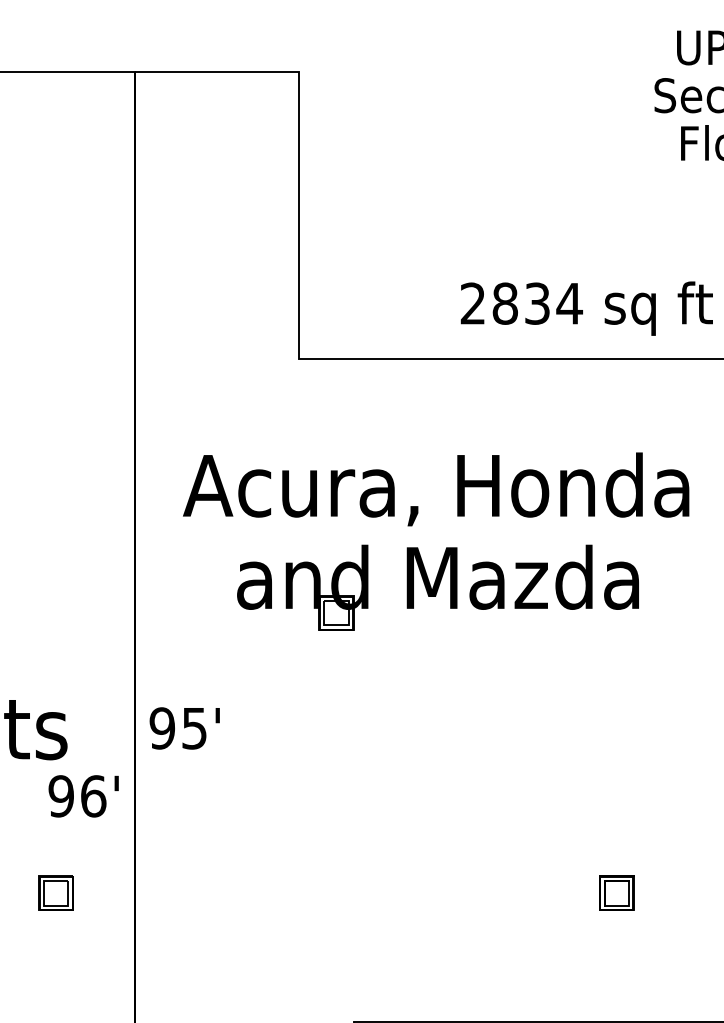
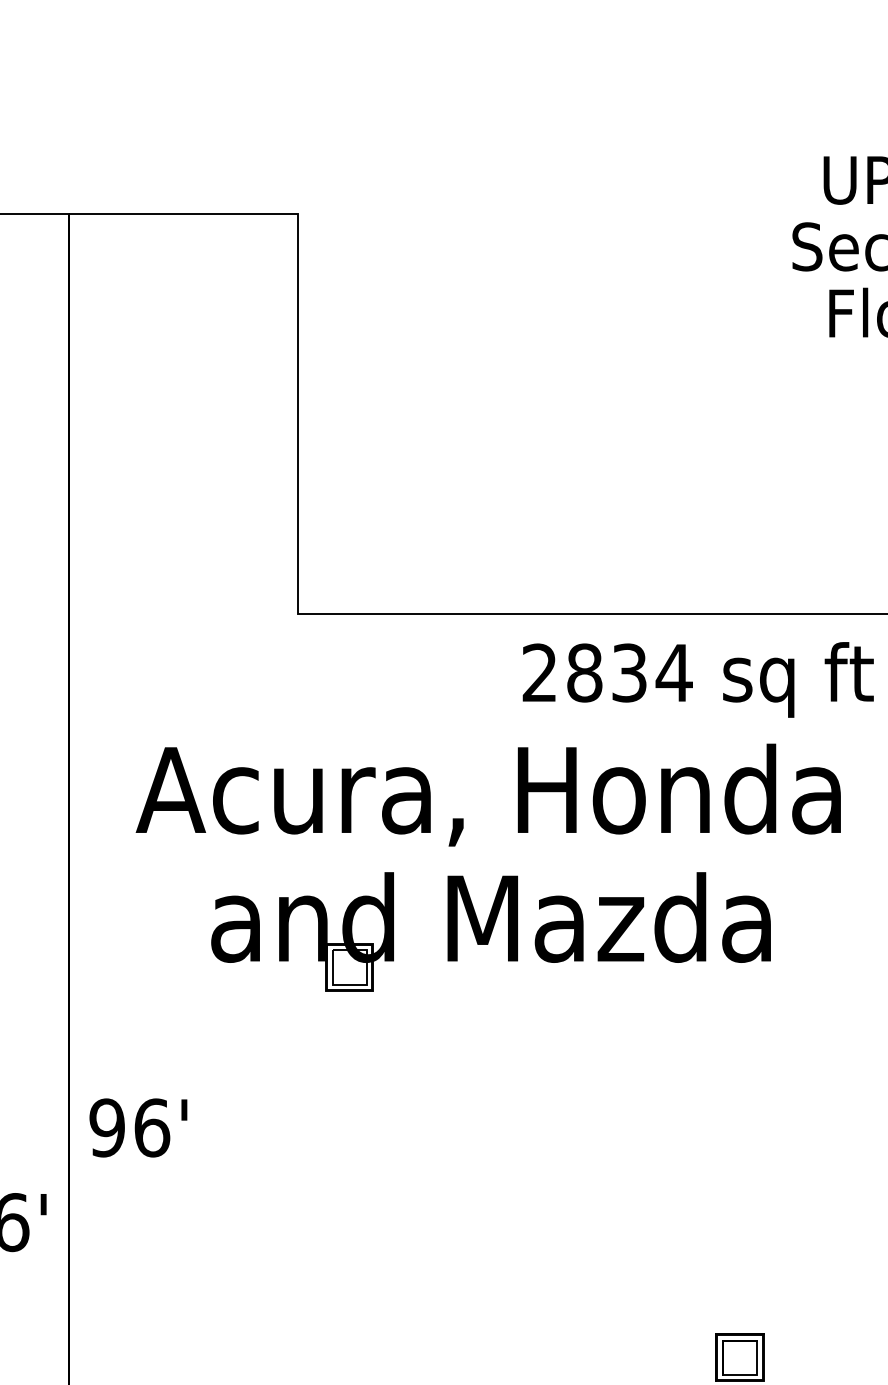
text: (586, 308) -> (697, 679), moved
text: (194, 728) -> (151, 1128), 95' -> 96'

